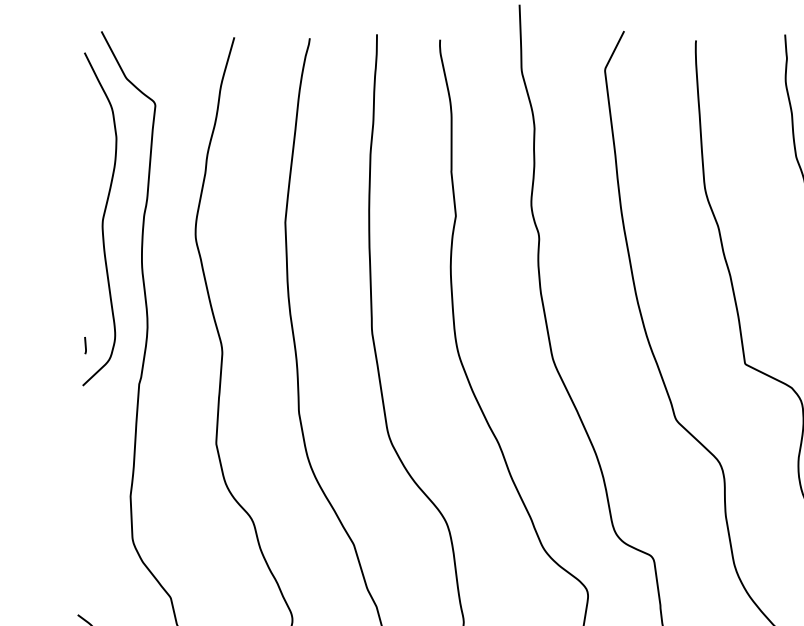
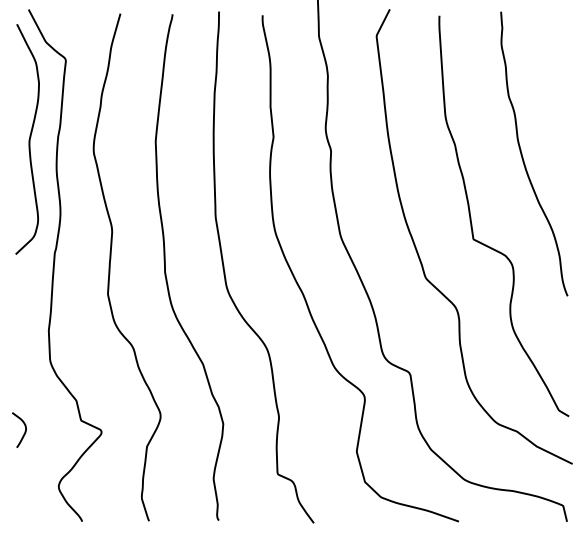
curve: (85, 345) -> (17, 226), removed

